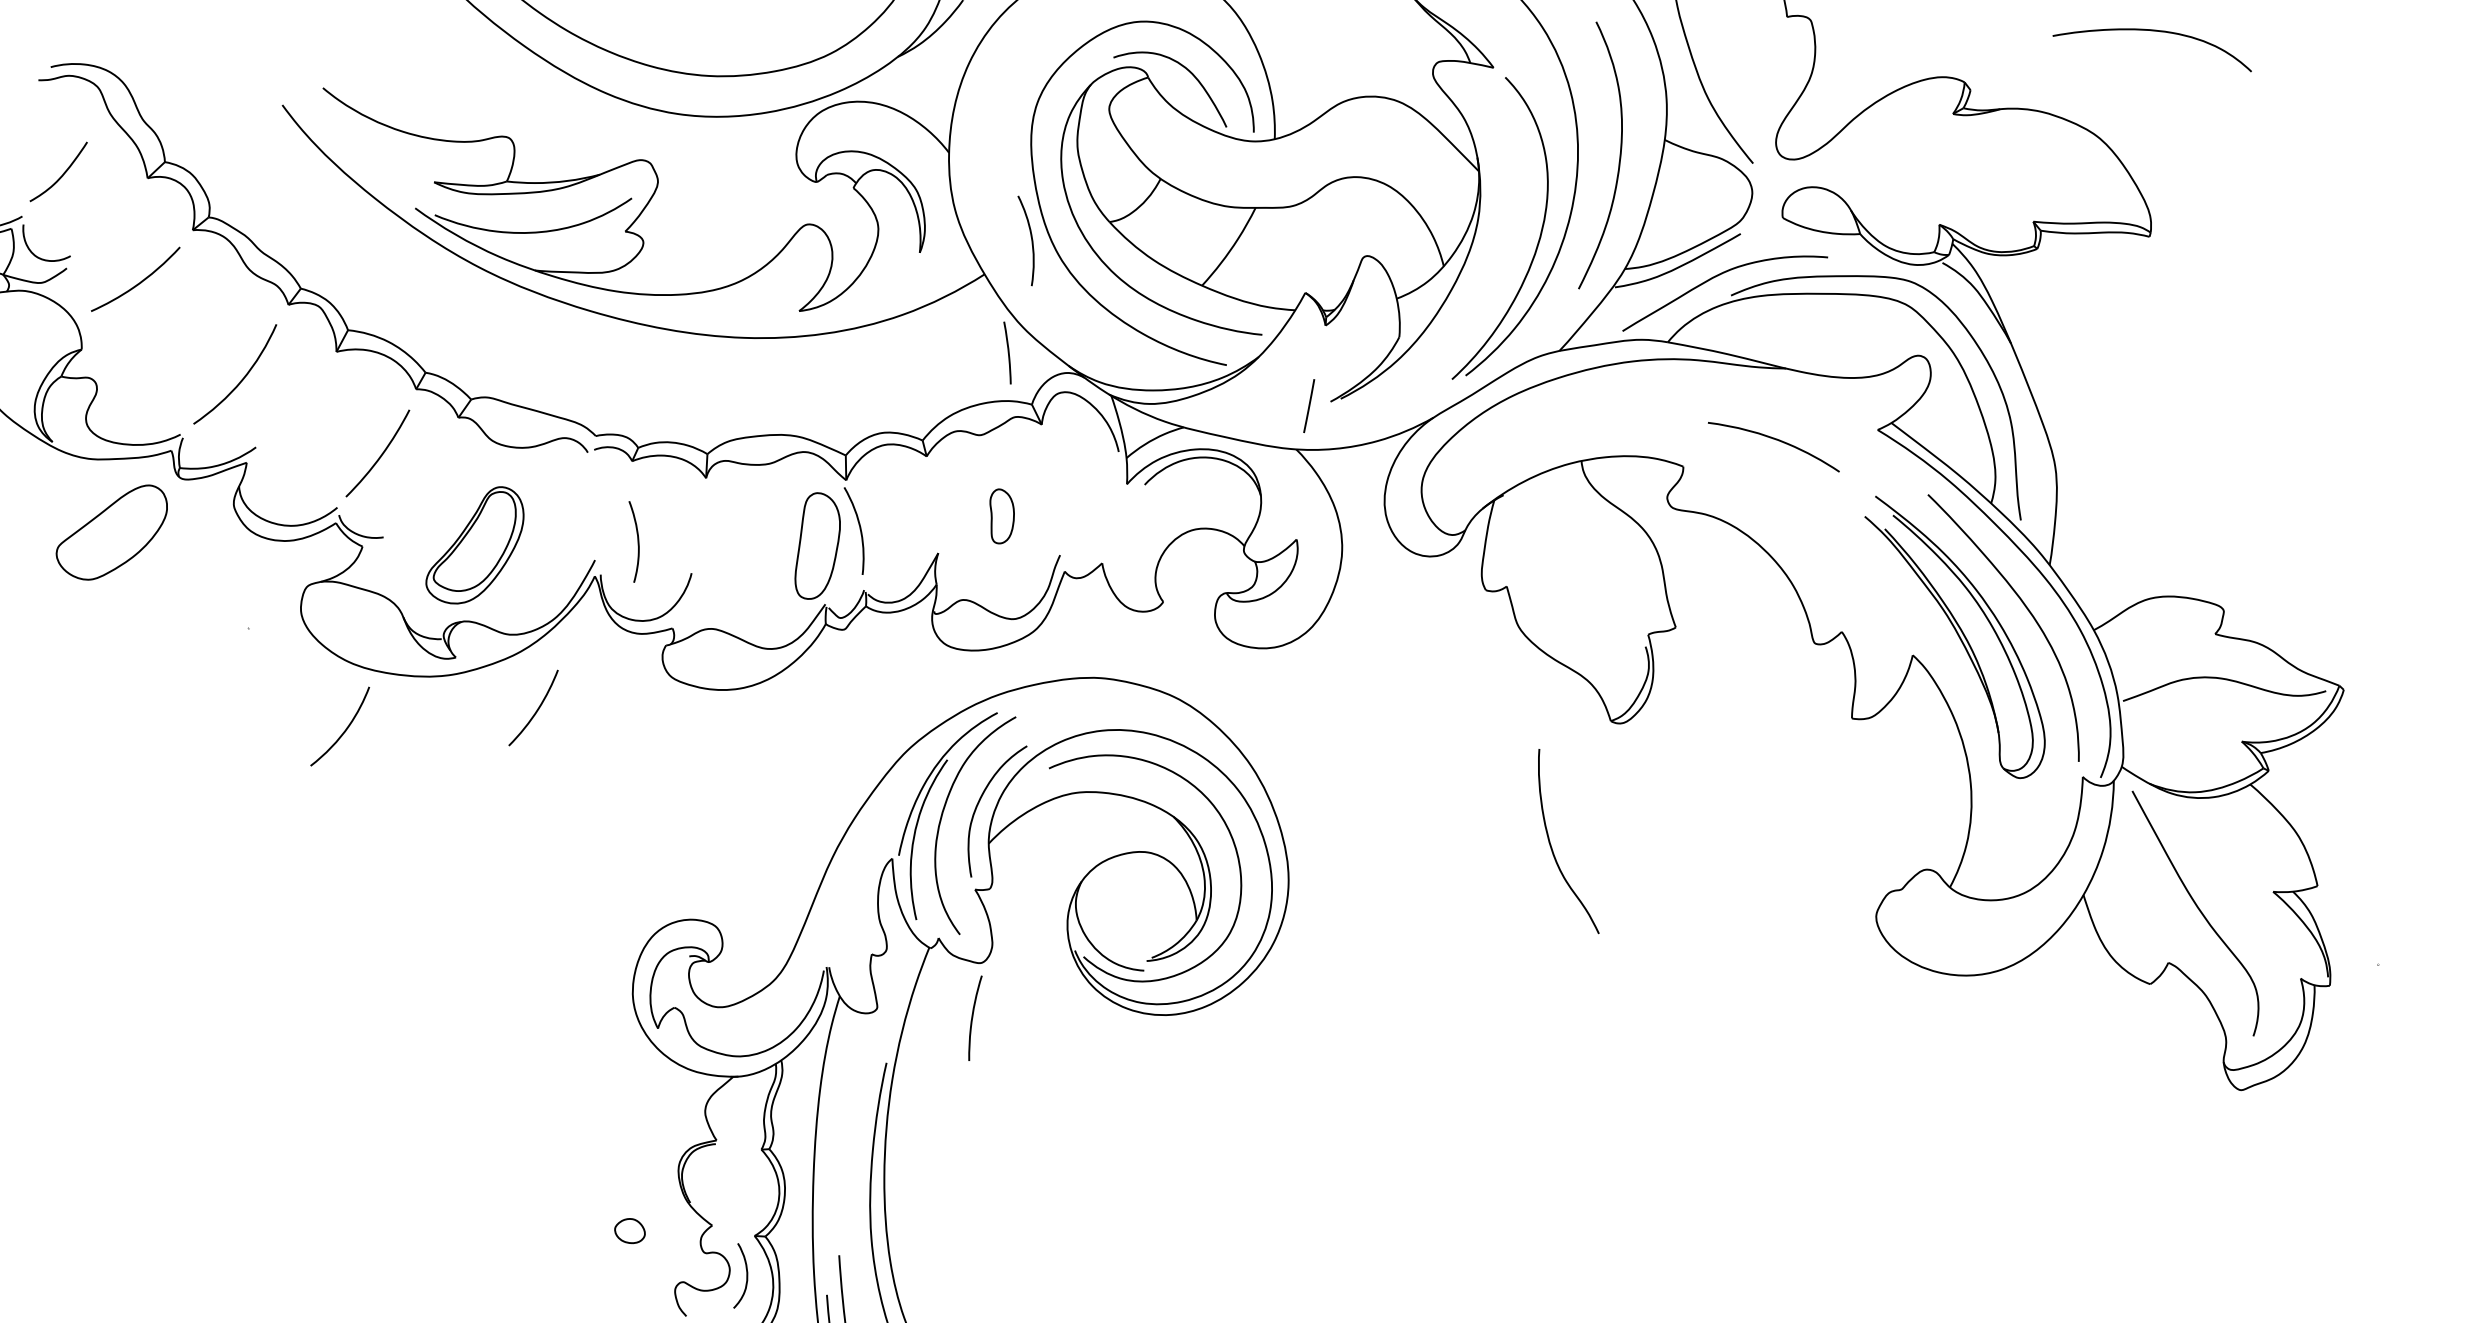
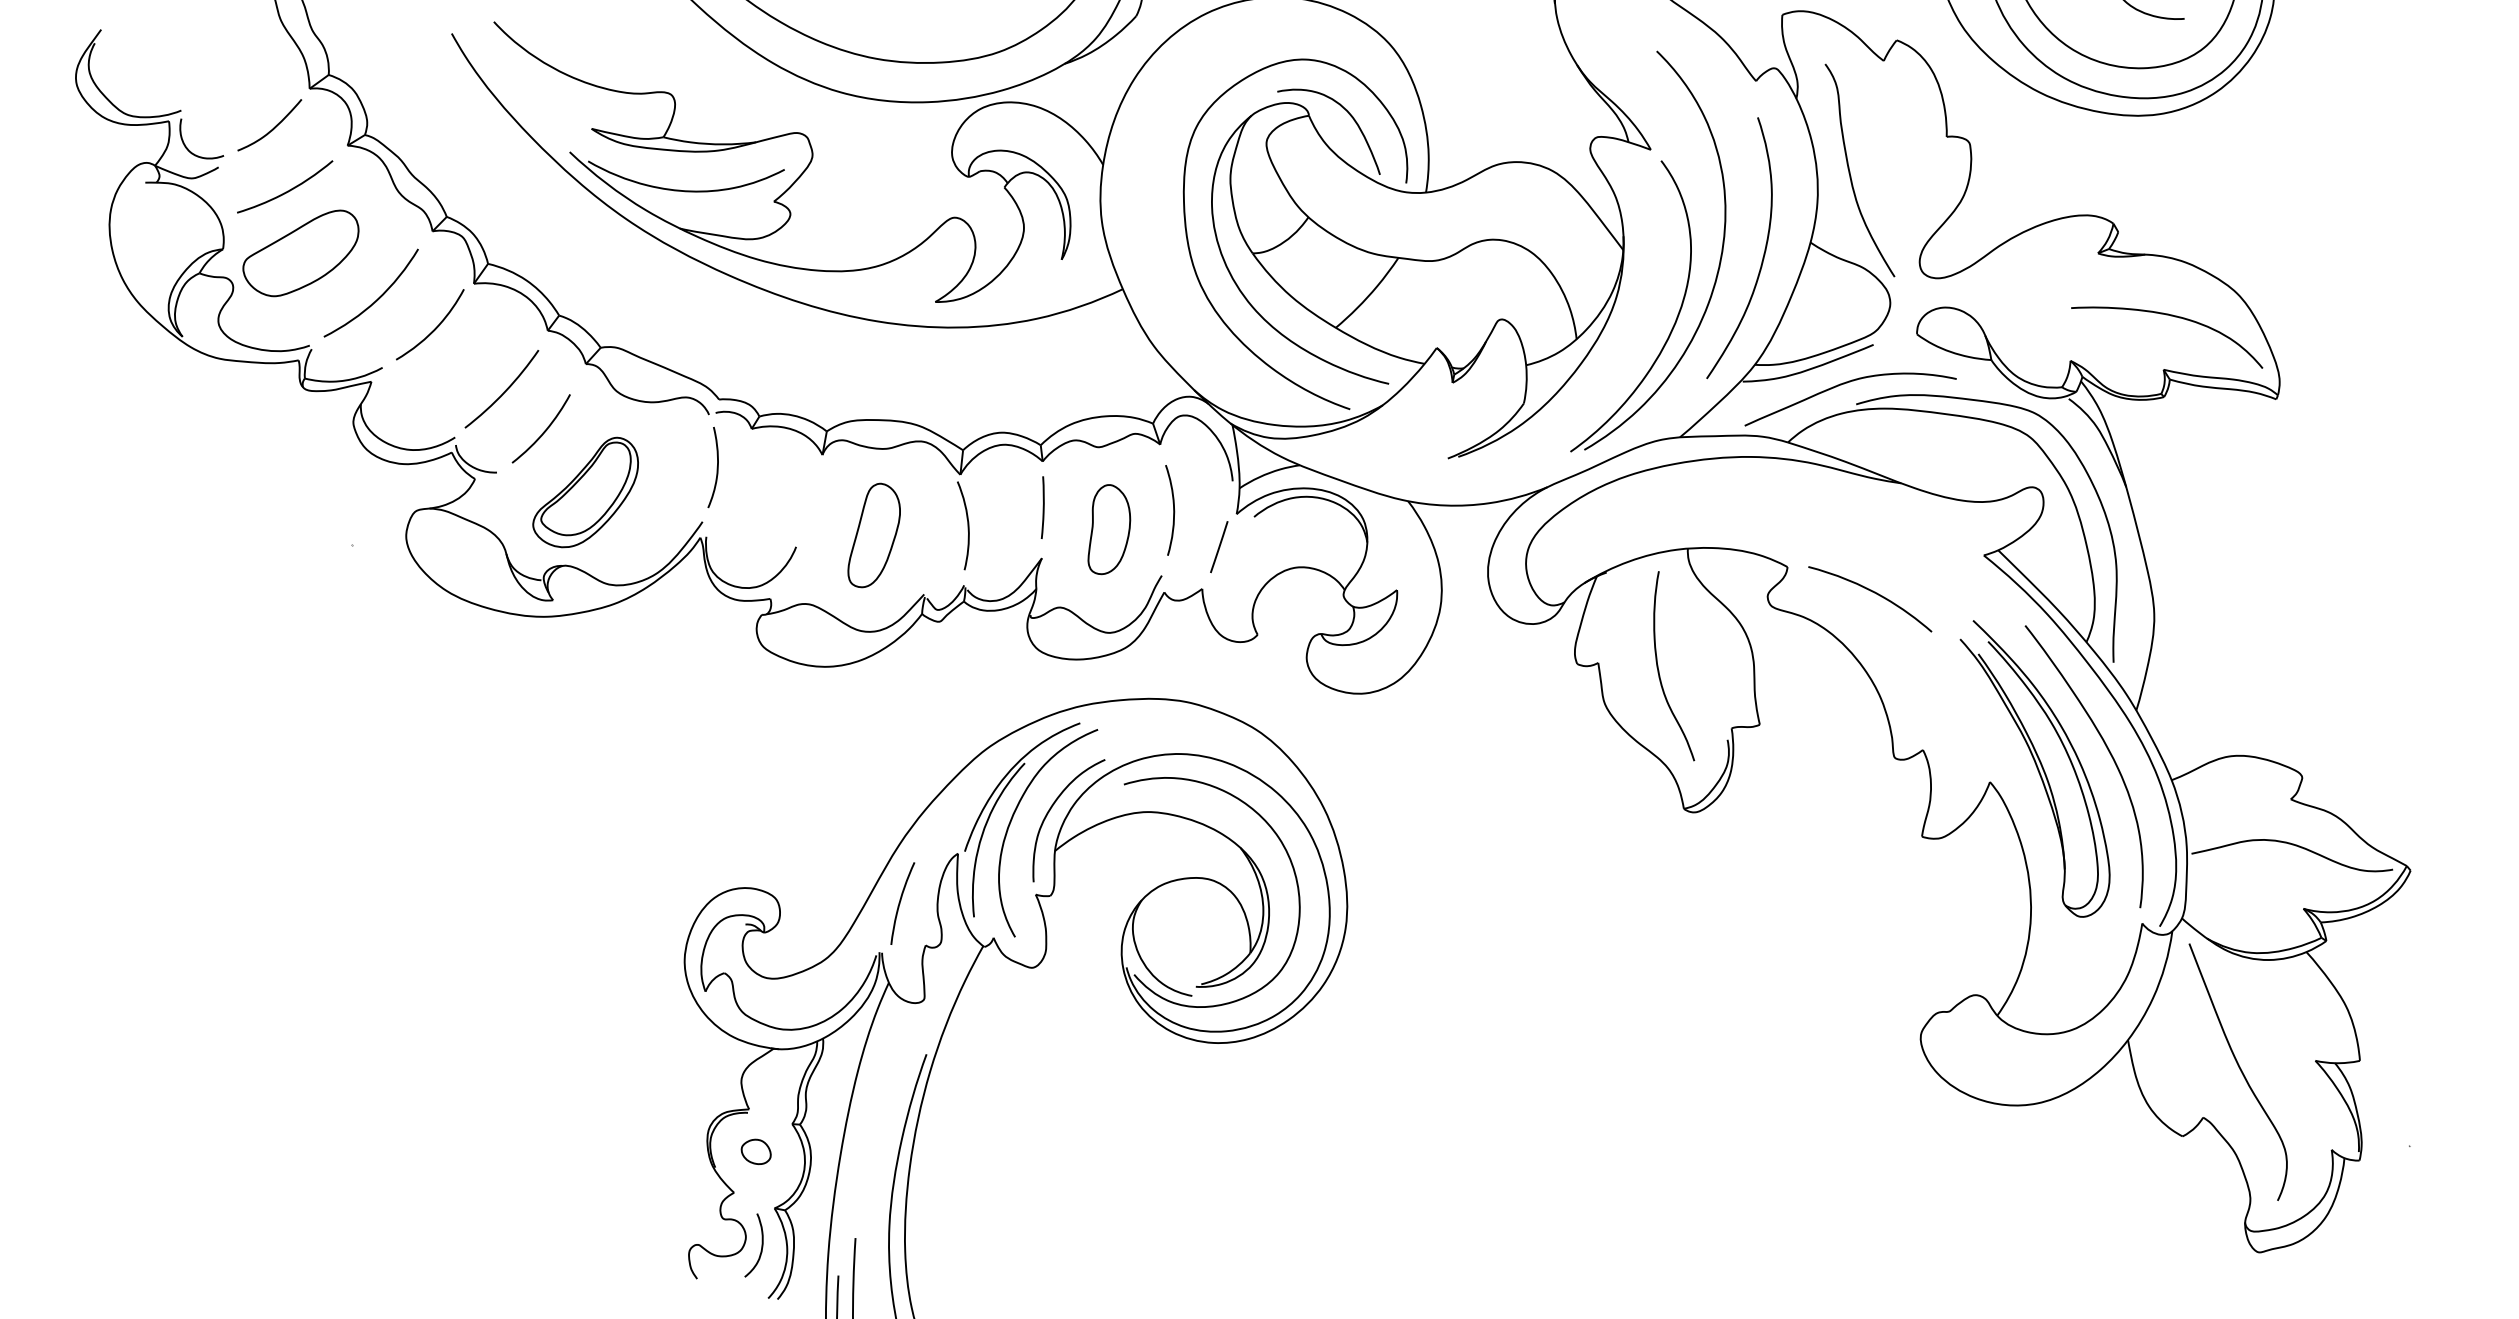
curve: (2152, 31) -> (2170, 316), moved
curve: (61, 174) -> (272, 128), moved
curve: (1031, 240) -> (1173, 510), moved
line: (1007, 352) -> (1042, 507), moved
line: (1309, 406) -> (1219, 547), moved
curve: (1777, 440) -> (1874, 593), moved
part: (1002, 515) -> (1109, 529), size x1.67
part: (111, 533) -> (300, 253), moved
curve: (637, 541) -> (716, 467), moved
part: (816, 545) -> (873, 535), moved
curve: (536, 710) -> (543, 431), moved
curve: (344, 729) -> (434, 328), moved
curve: (1552, 847) -> (1659, 670), moved
curve: (973, 1018) -> (900, 903), moved
part: (629, 1230) -> (755, 1151), moved

